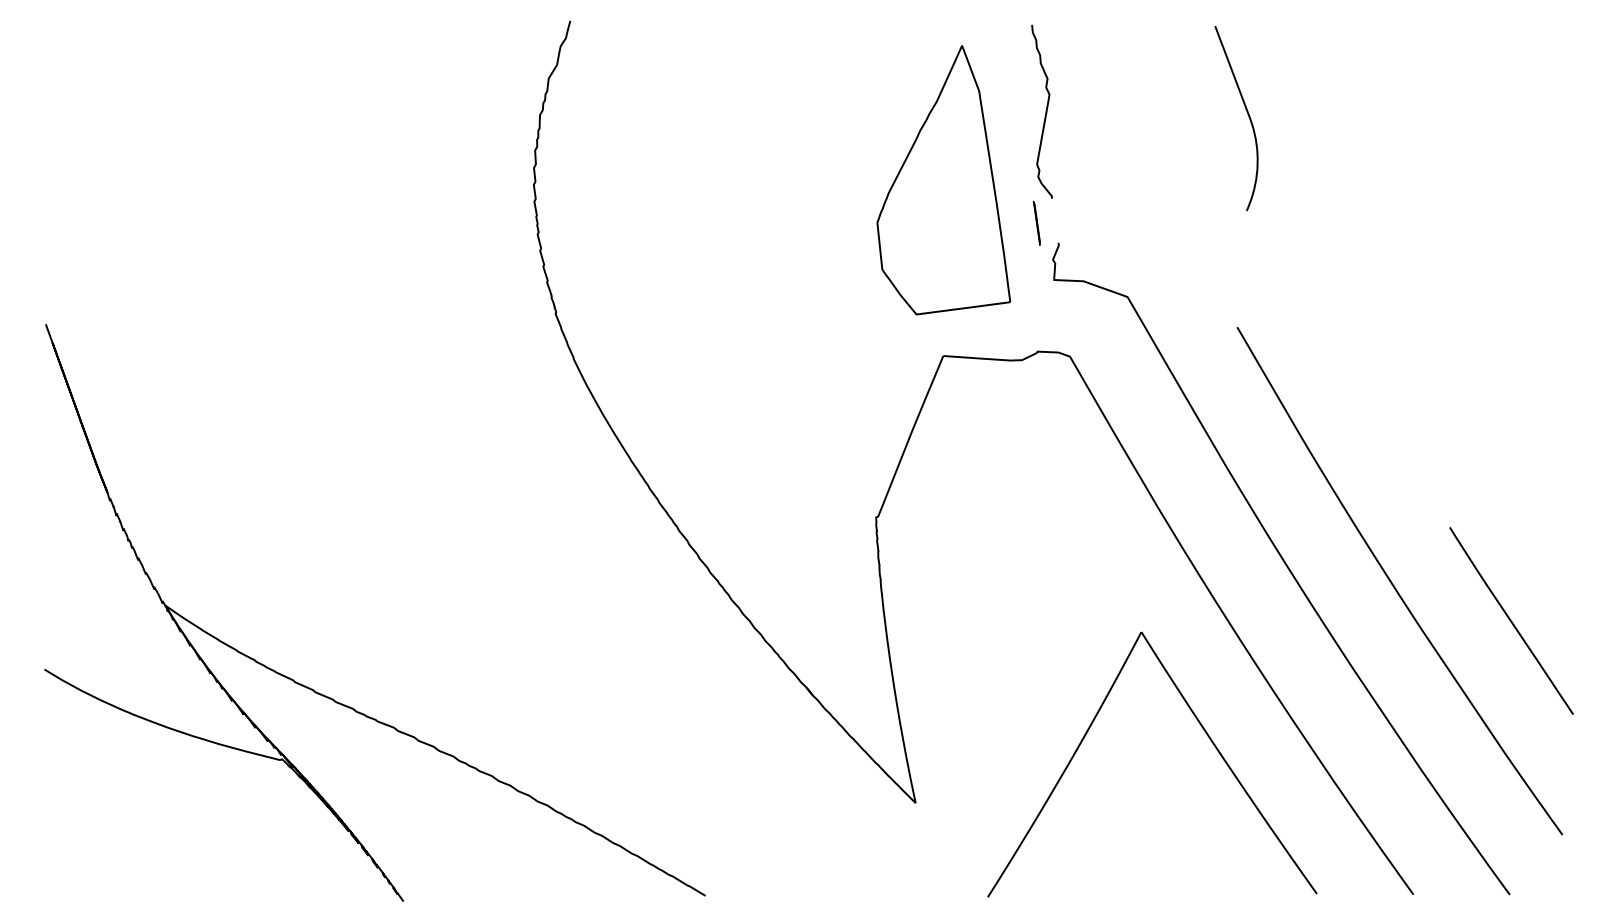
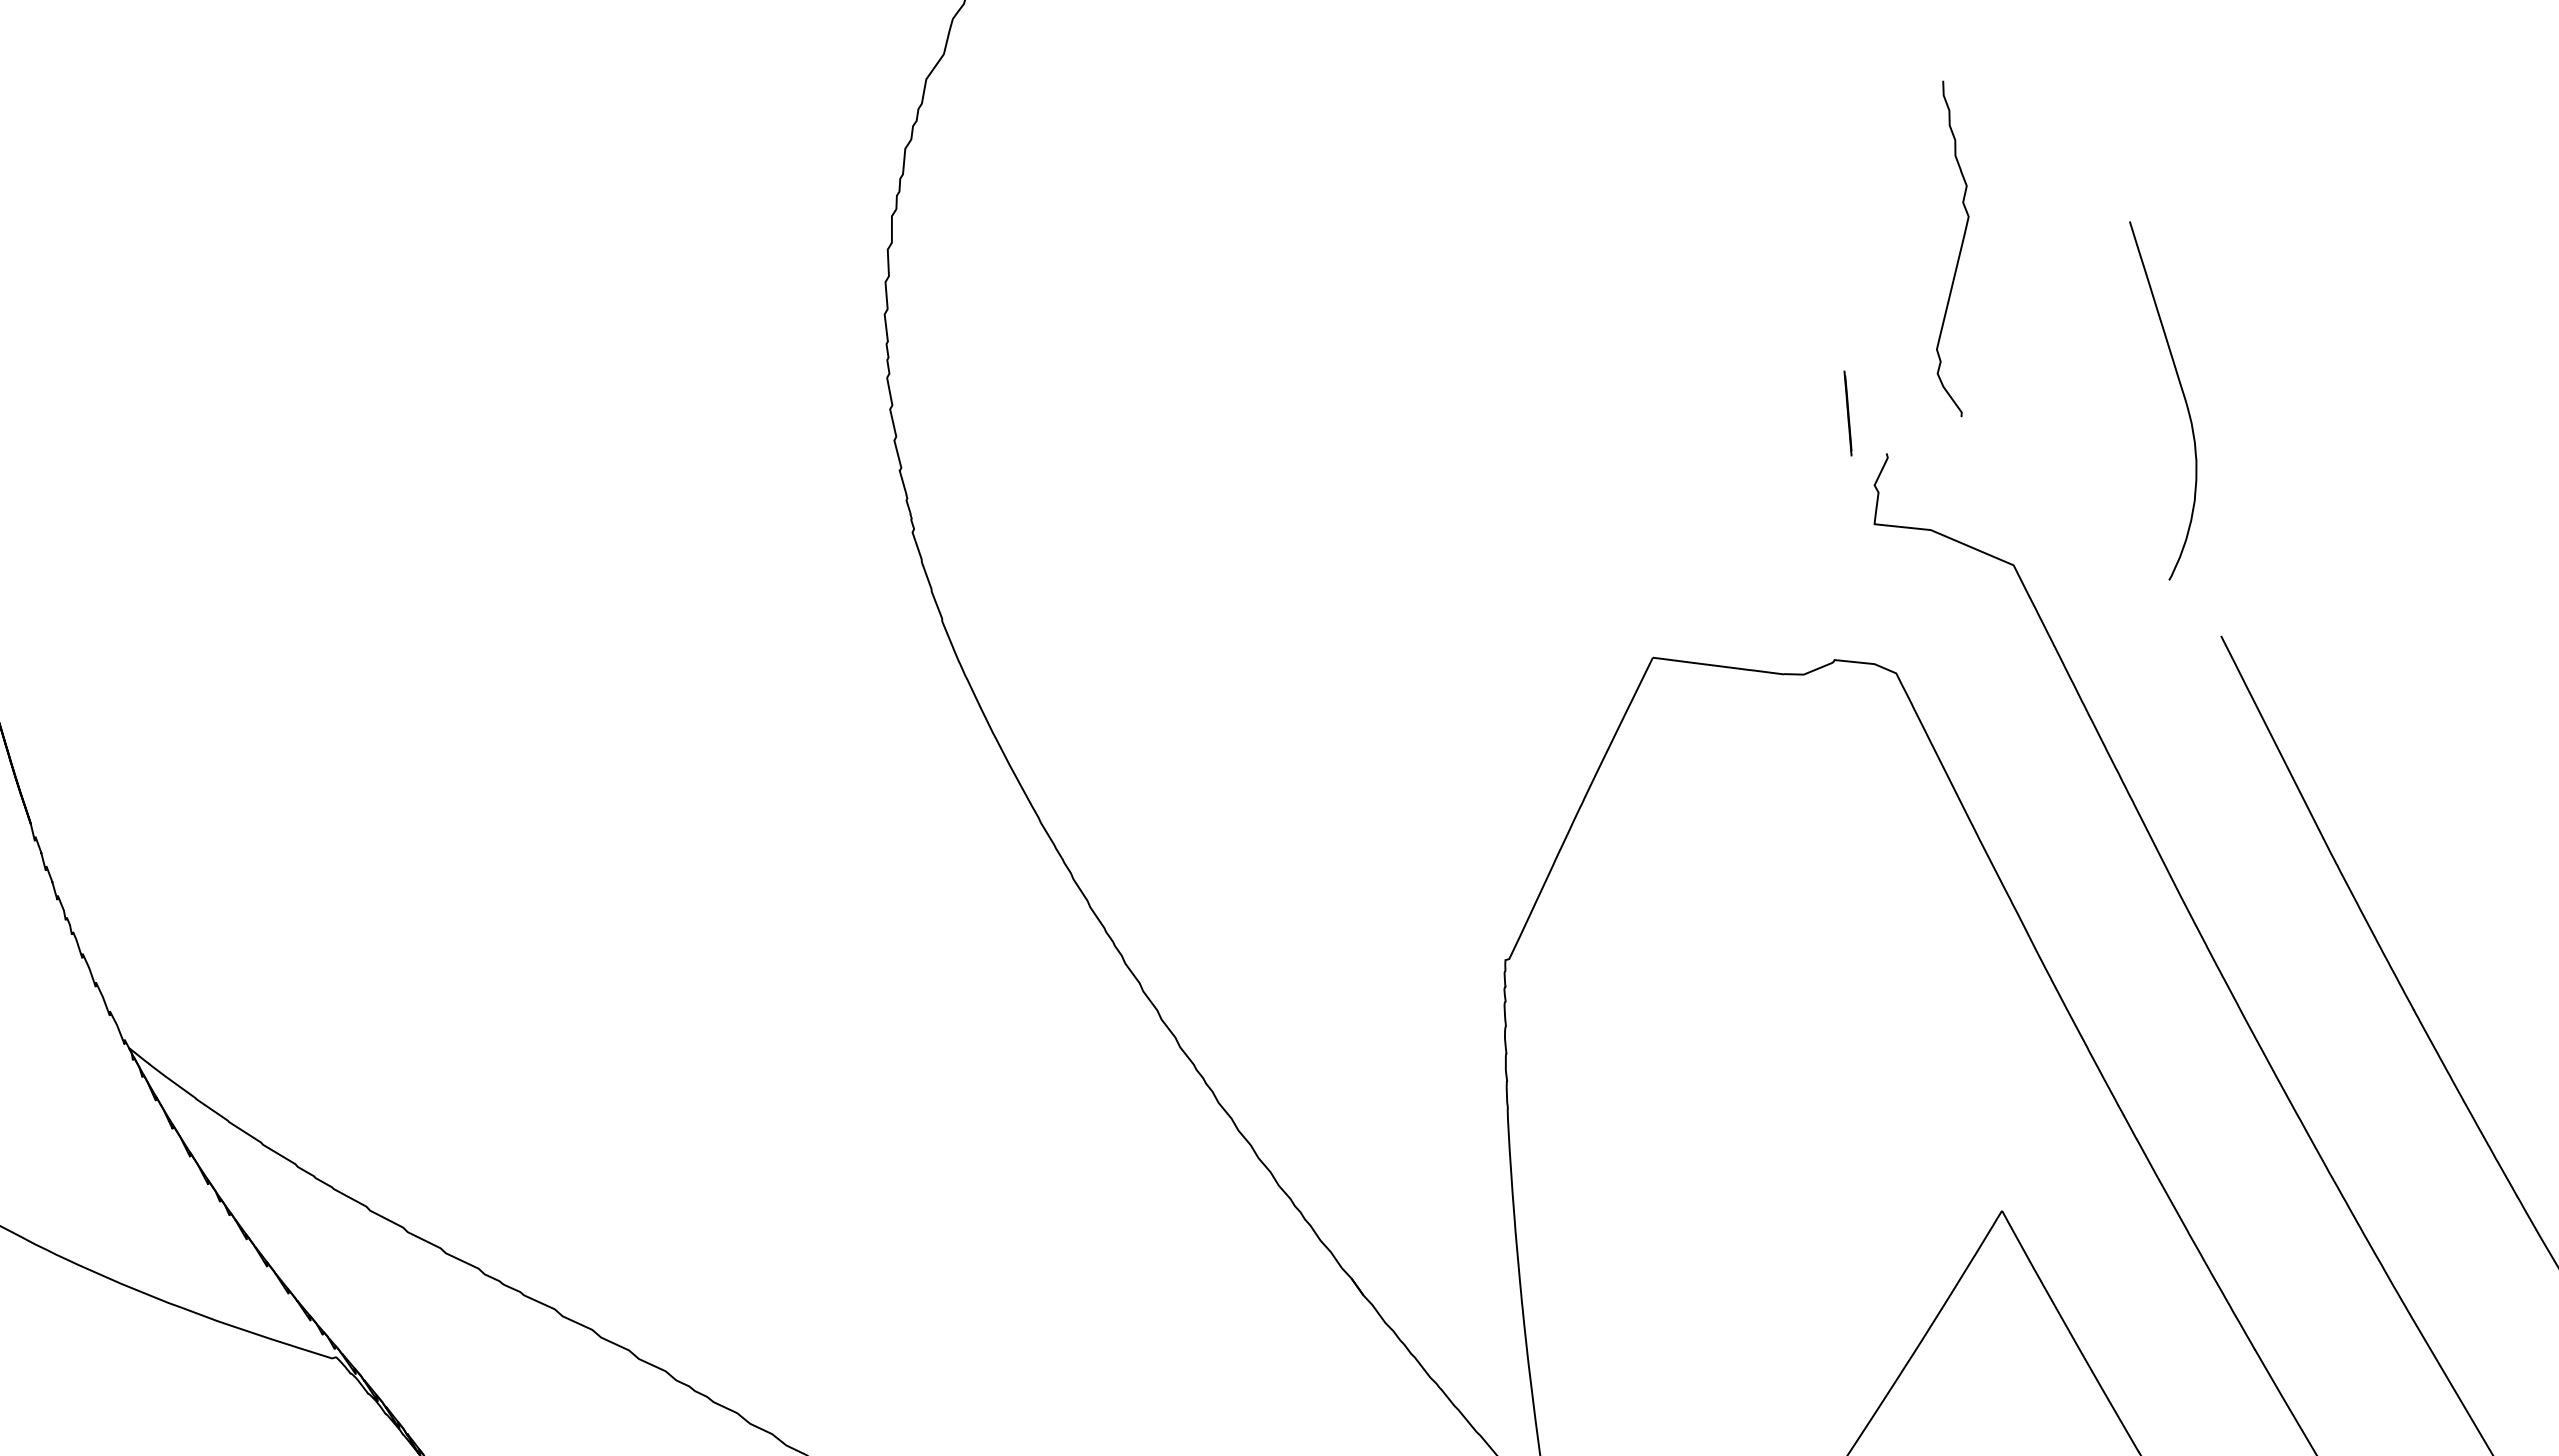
curve: (1045, 111) -> (1959, 248), moved
curve: (1246, 112) -> (2180, 391), moved
part: (943, 180) -> (1673, 320), removed

